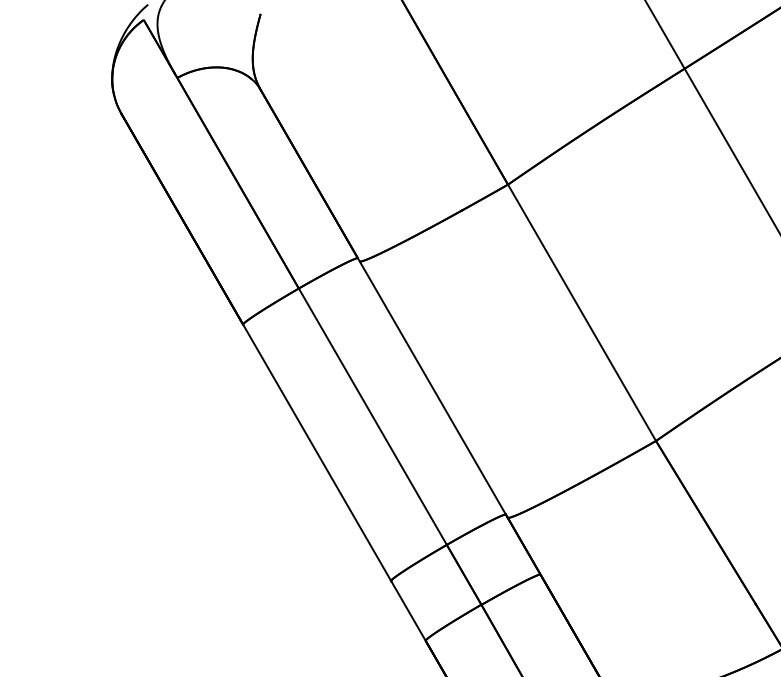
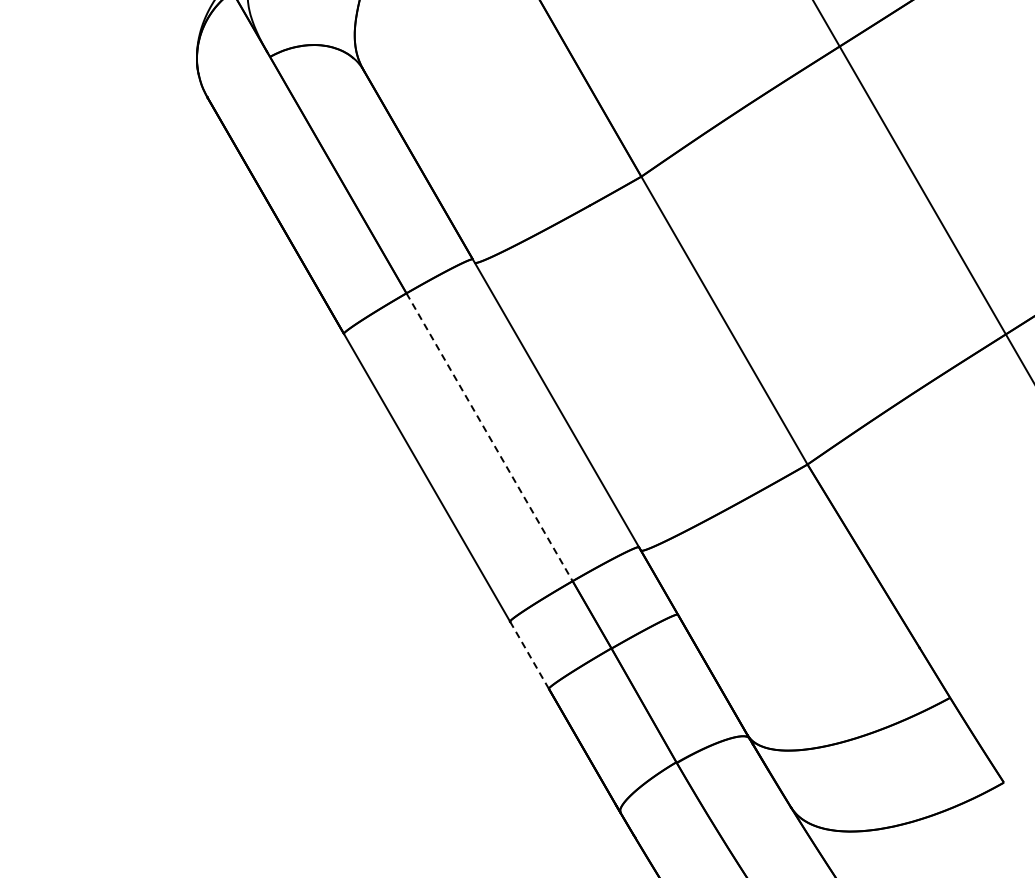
line: (372, 416) -> (489, 437), solid -> dashed
line: (408, 611) -> (529, 655), solid -> dashed

